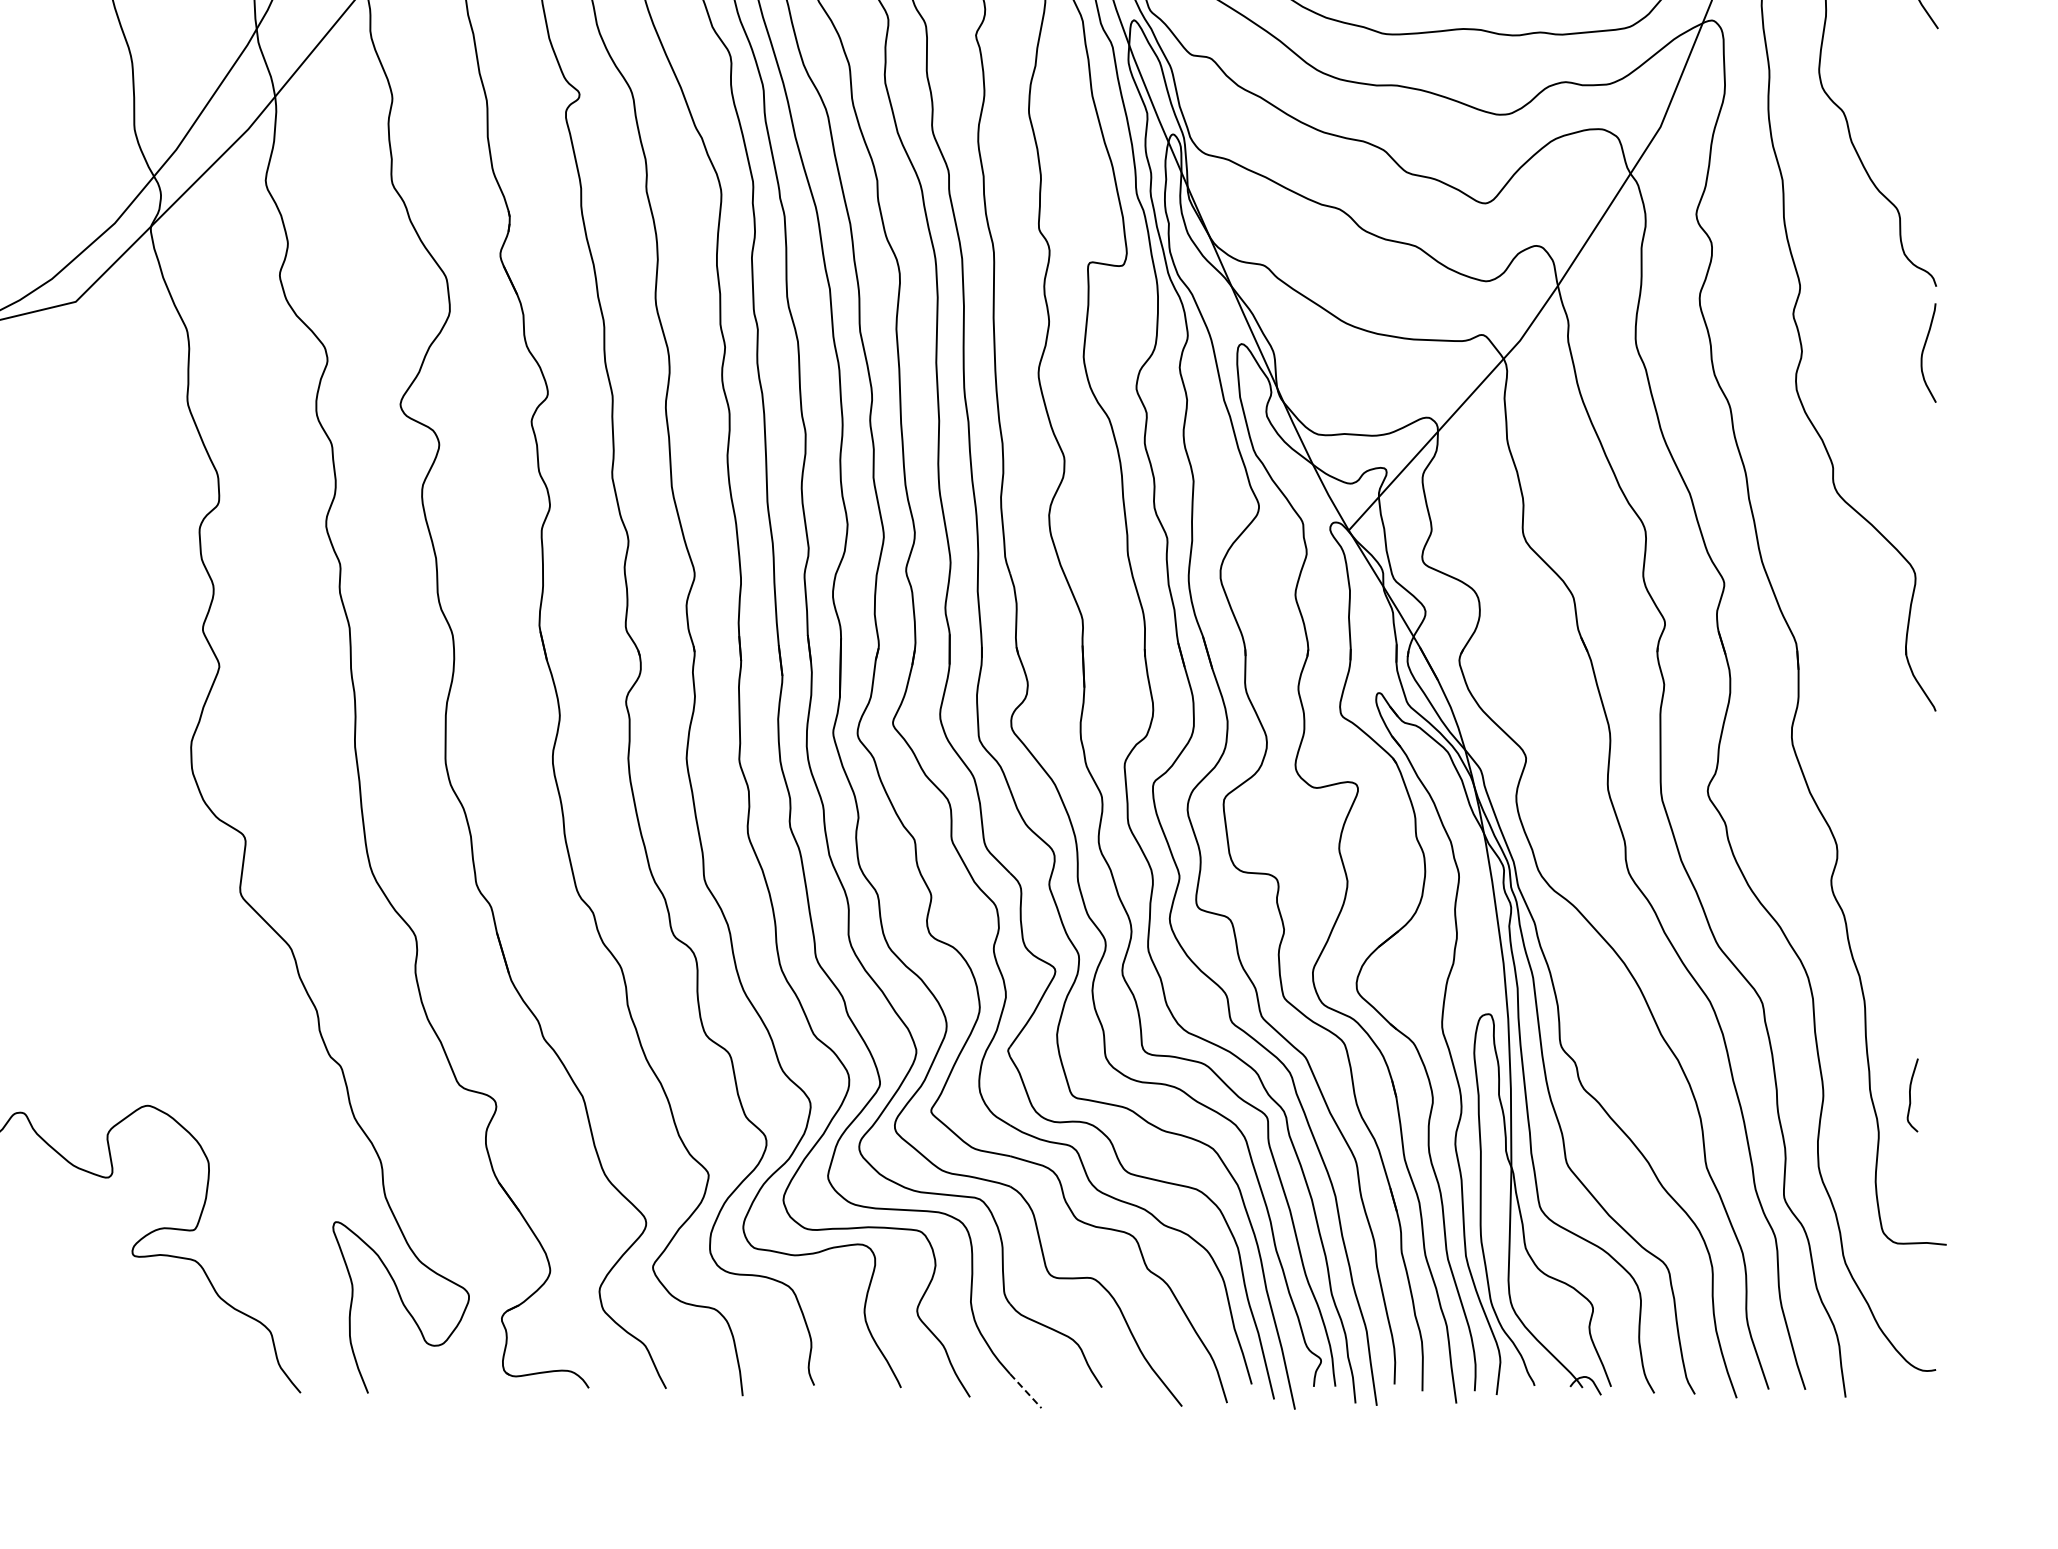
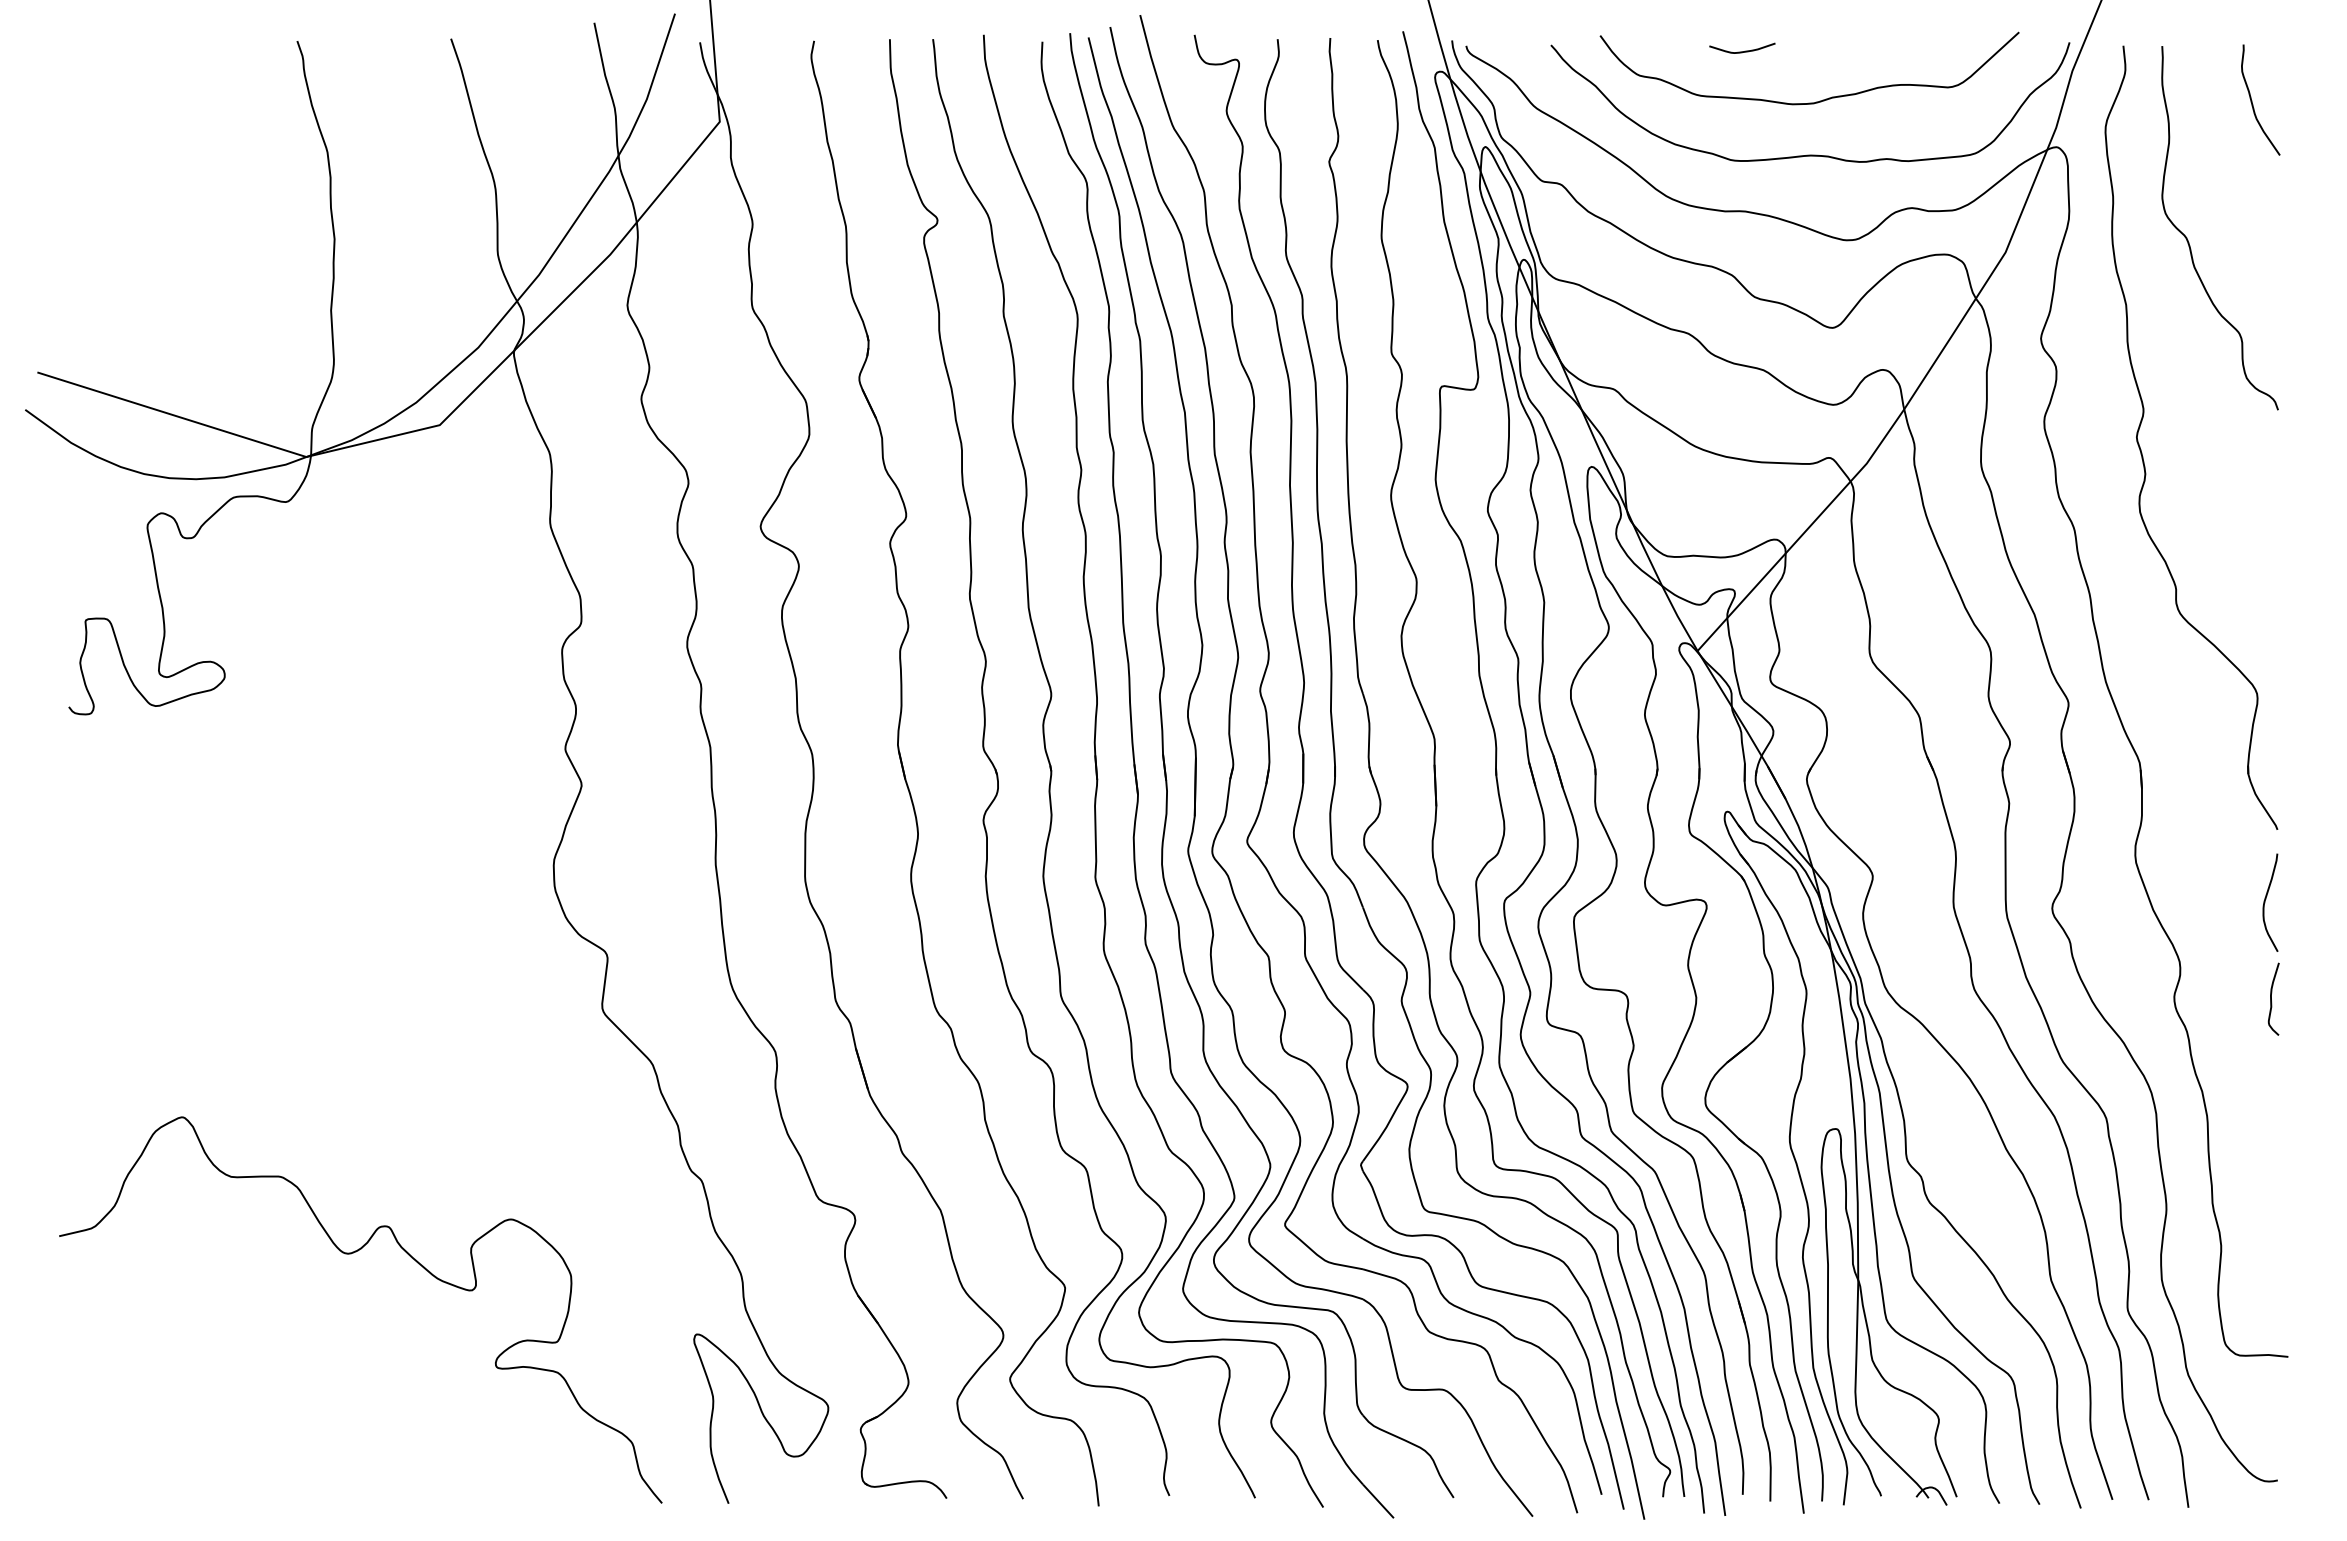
curve: (1924, 349) -> (2266, 899), moved
curve: (1910, 1094) -> (2271, 998), moved
line: (1025, 1391) -> (1378, 1501), dashed -> solid

